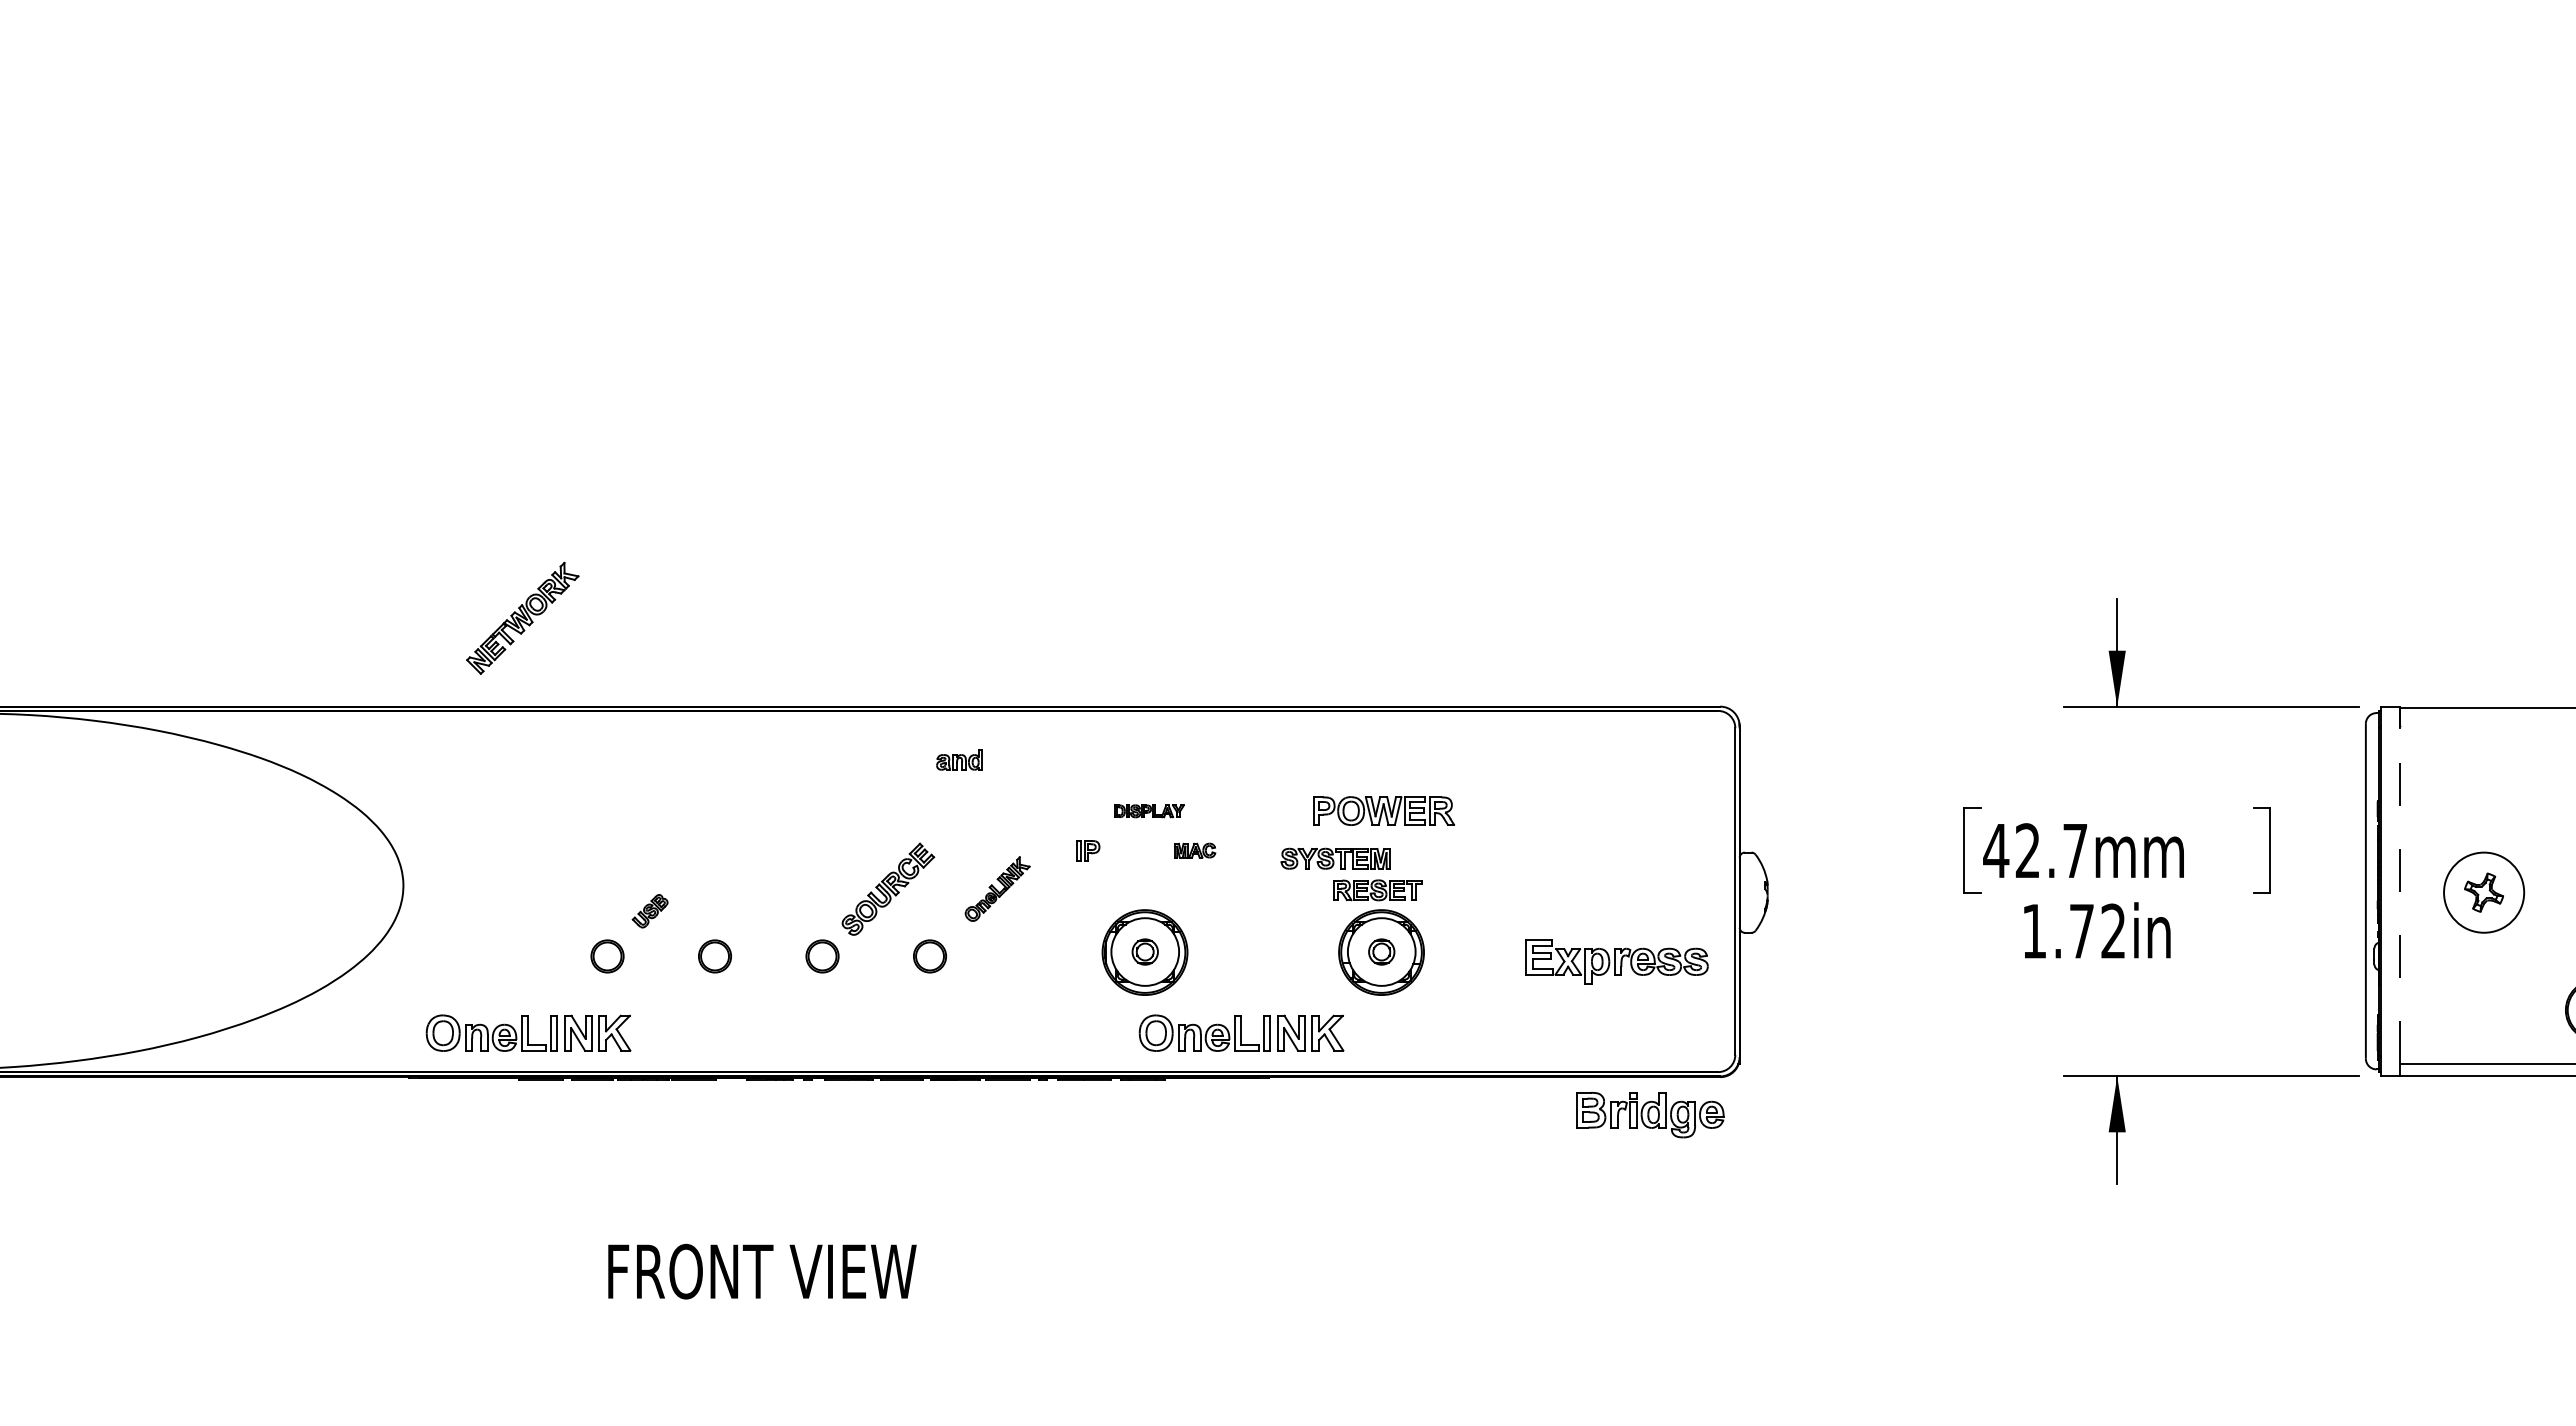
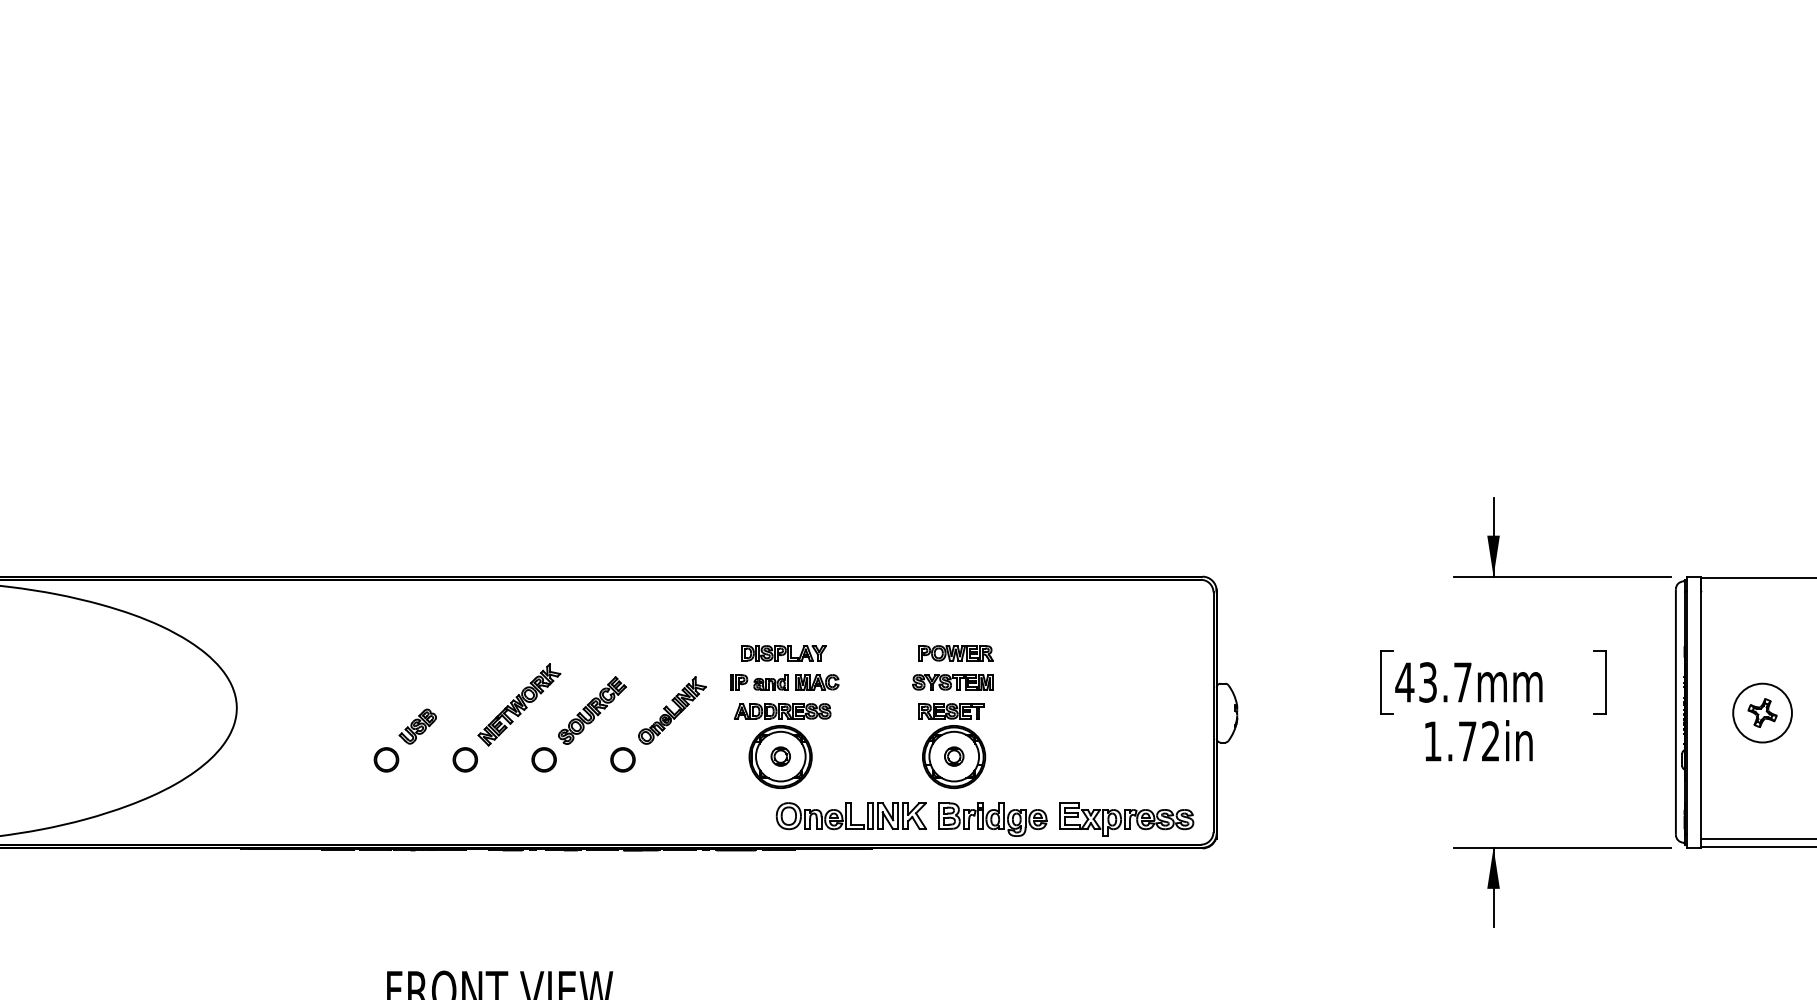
part: (522, 617) -> (519, 704), moved
part: (959, 759) -> (770, 682), moved
part: (1149, 811) -> (783, 653), size x1.67
part: (1384, 811) -> (956, 653), size x0.71
part: (1194, 850) -> (816, 682), size x1.43
text: (2027, 850) -> (1427, 682), 42.7mm -> 43.7mm
part: (1335, 858) -> (952, 682), moved
part: (997, 888) -> (672, 710), size x1.43
part: (1147, 890) -> (782, 711), added
line: (2400, 896) -> (1701, 715), dashed -> solid
part: (649, 911) -> (417, 726), size x1.43
part: (1616, 961) -> (1126, 819), moved
part: (528, 1032) -> (328, 815), removed
part: (1650, 1115) -> (992, 820), moved

